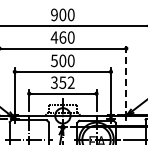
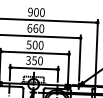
text: (54, 37) -> (29, 28), 460 -> 660
line: (126, 76) -> (80, 58), dashed -> solid
text: (70, 82) -> (39, 60), 352 -> 350

